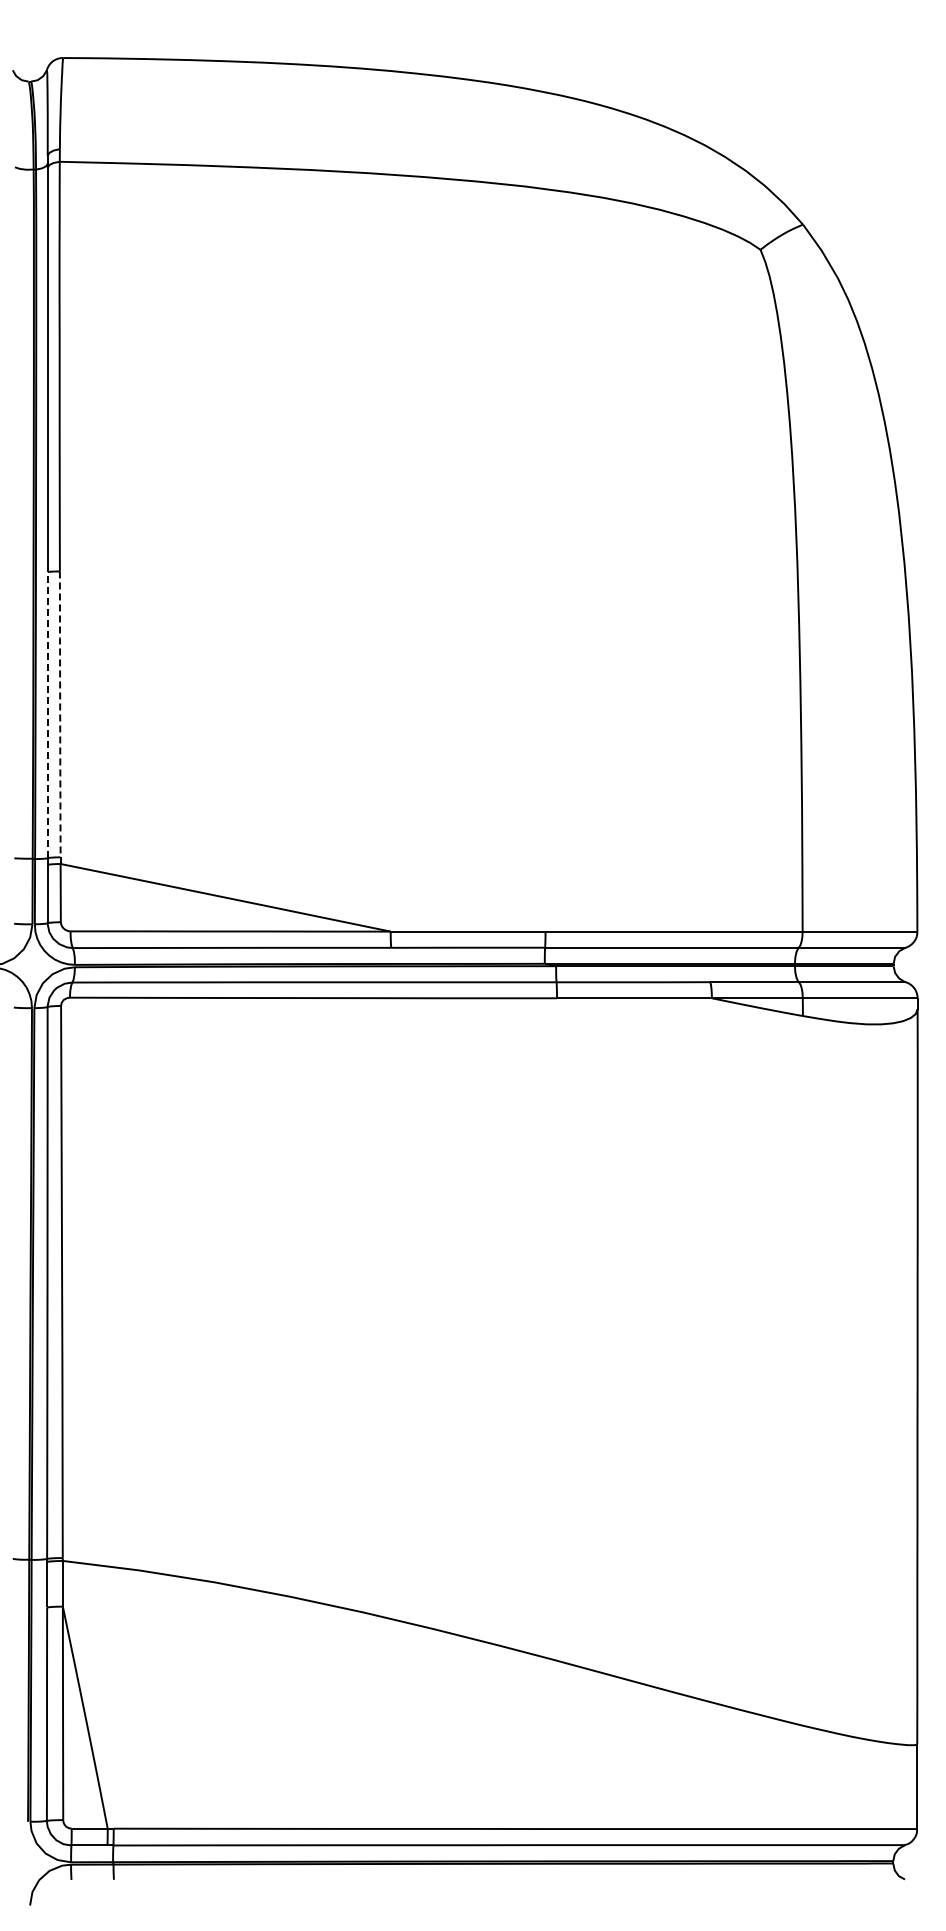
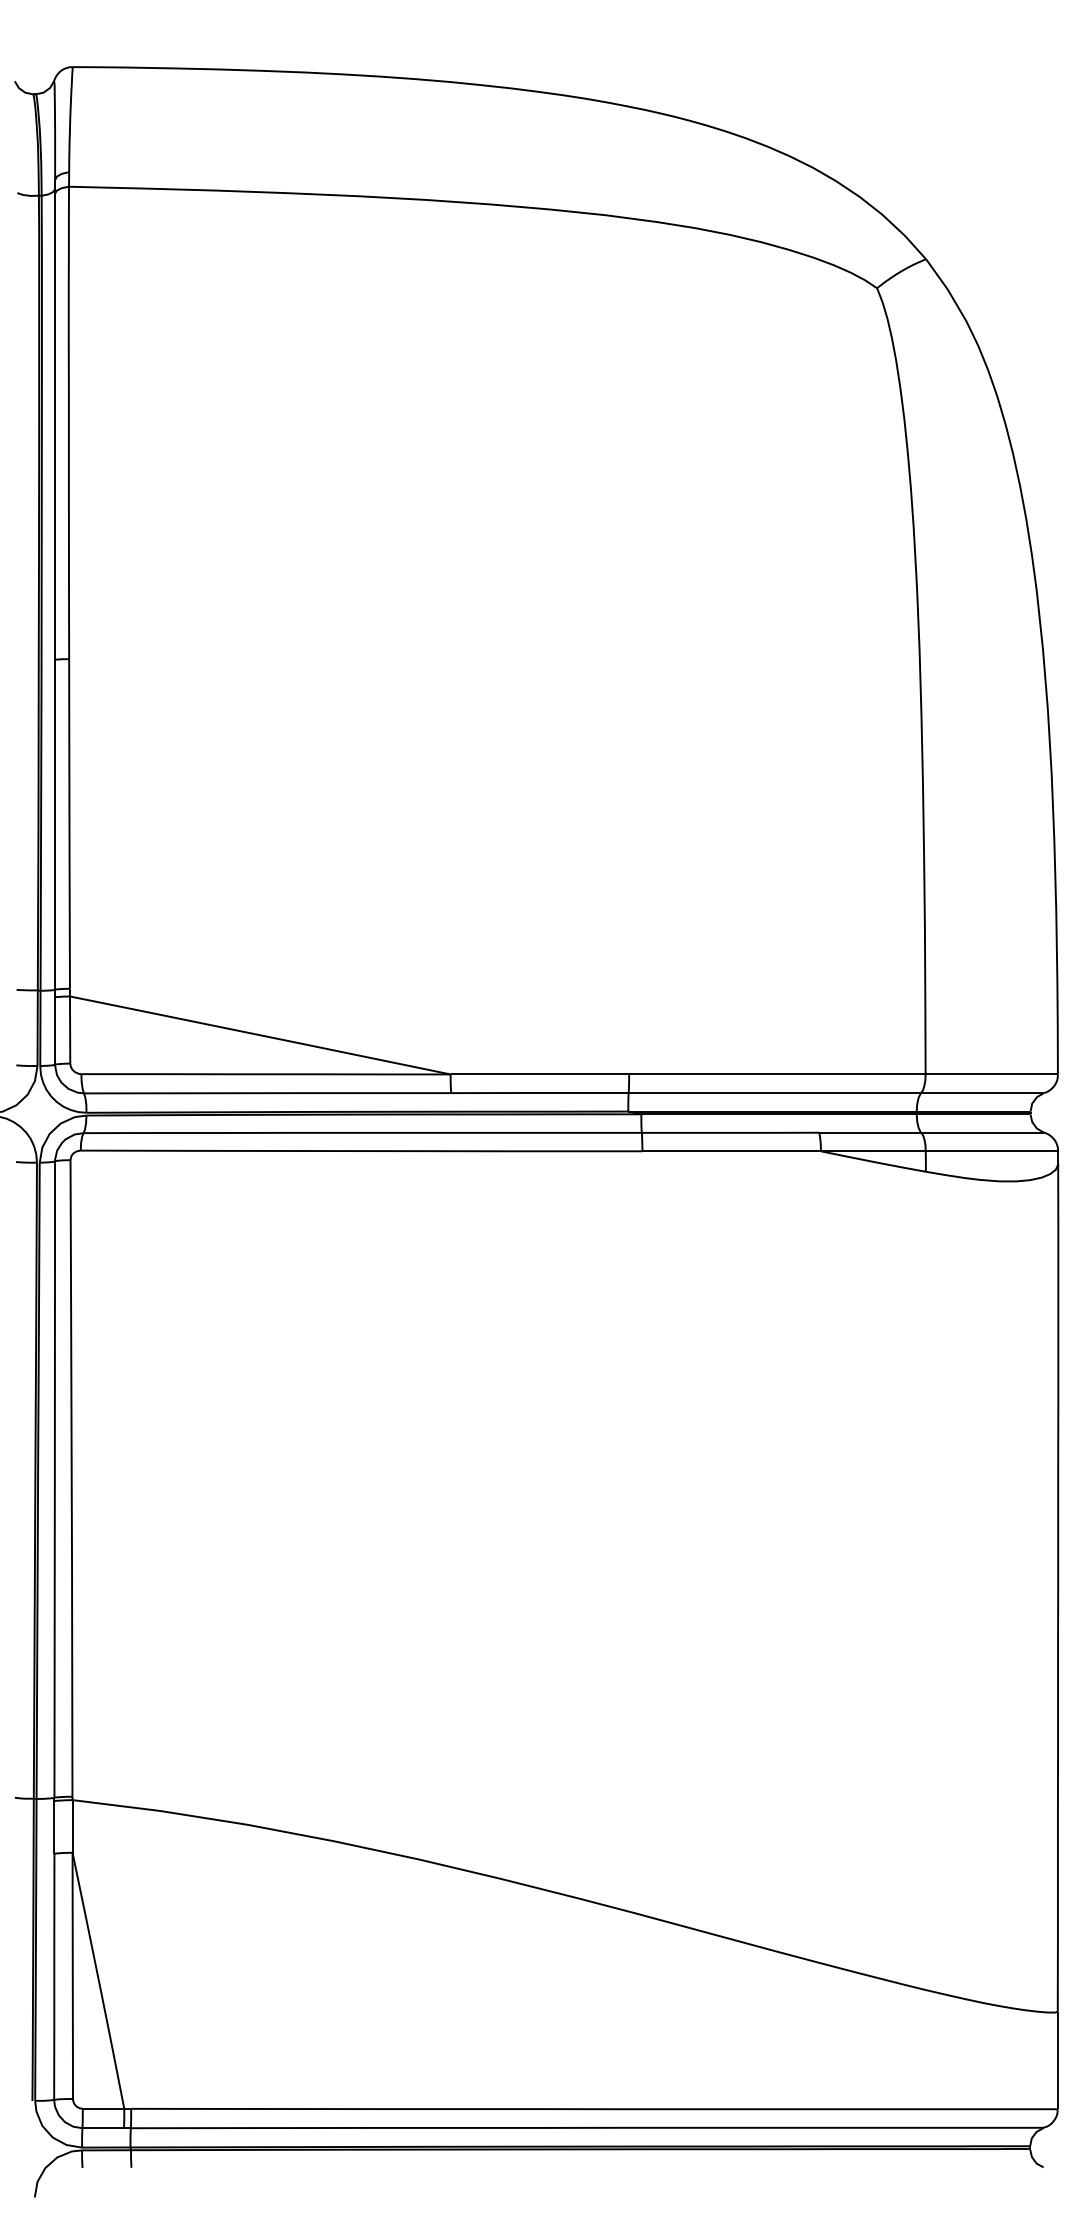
line: (47, 714) -> (54, 824), dashed -> solid
line: (60, 714) -> (69, 824), dashed -> solid

